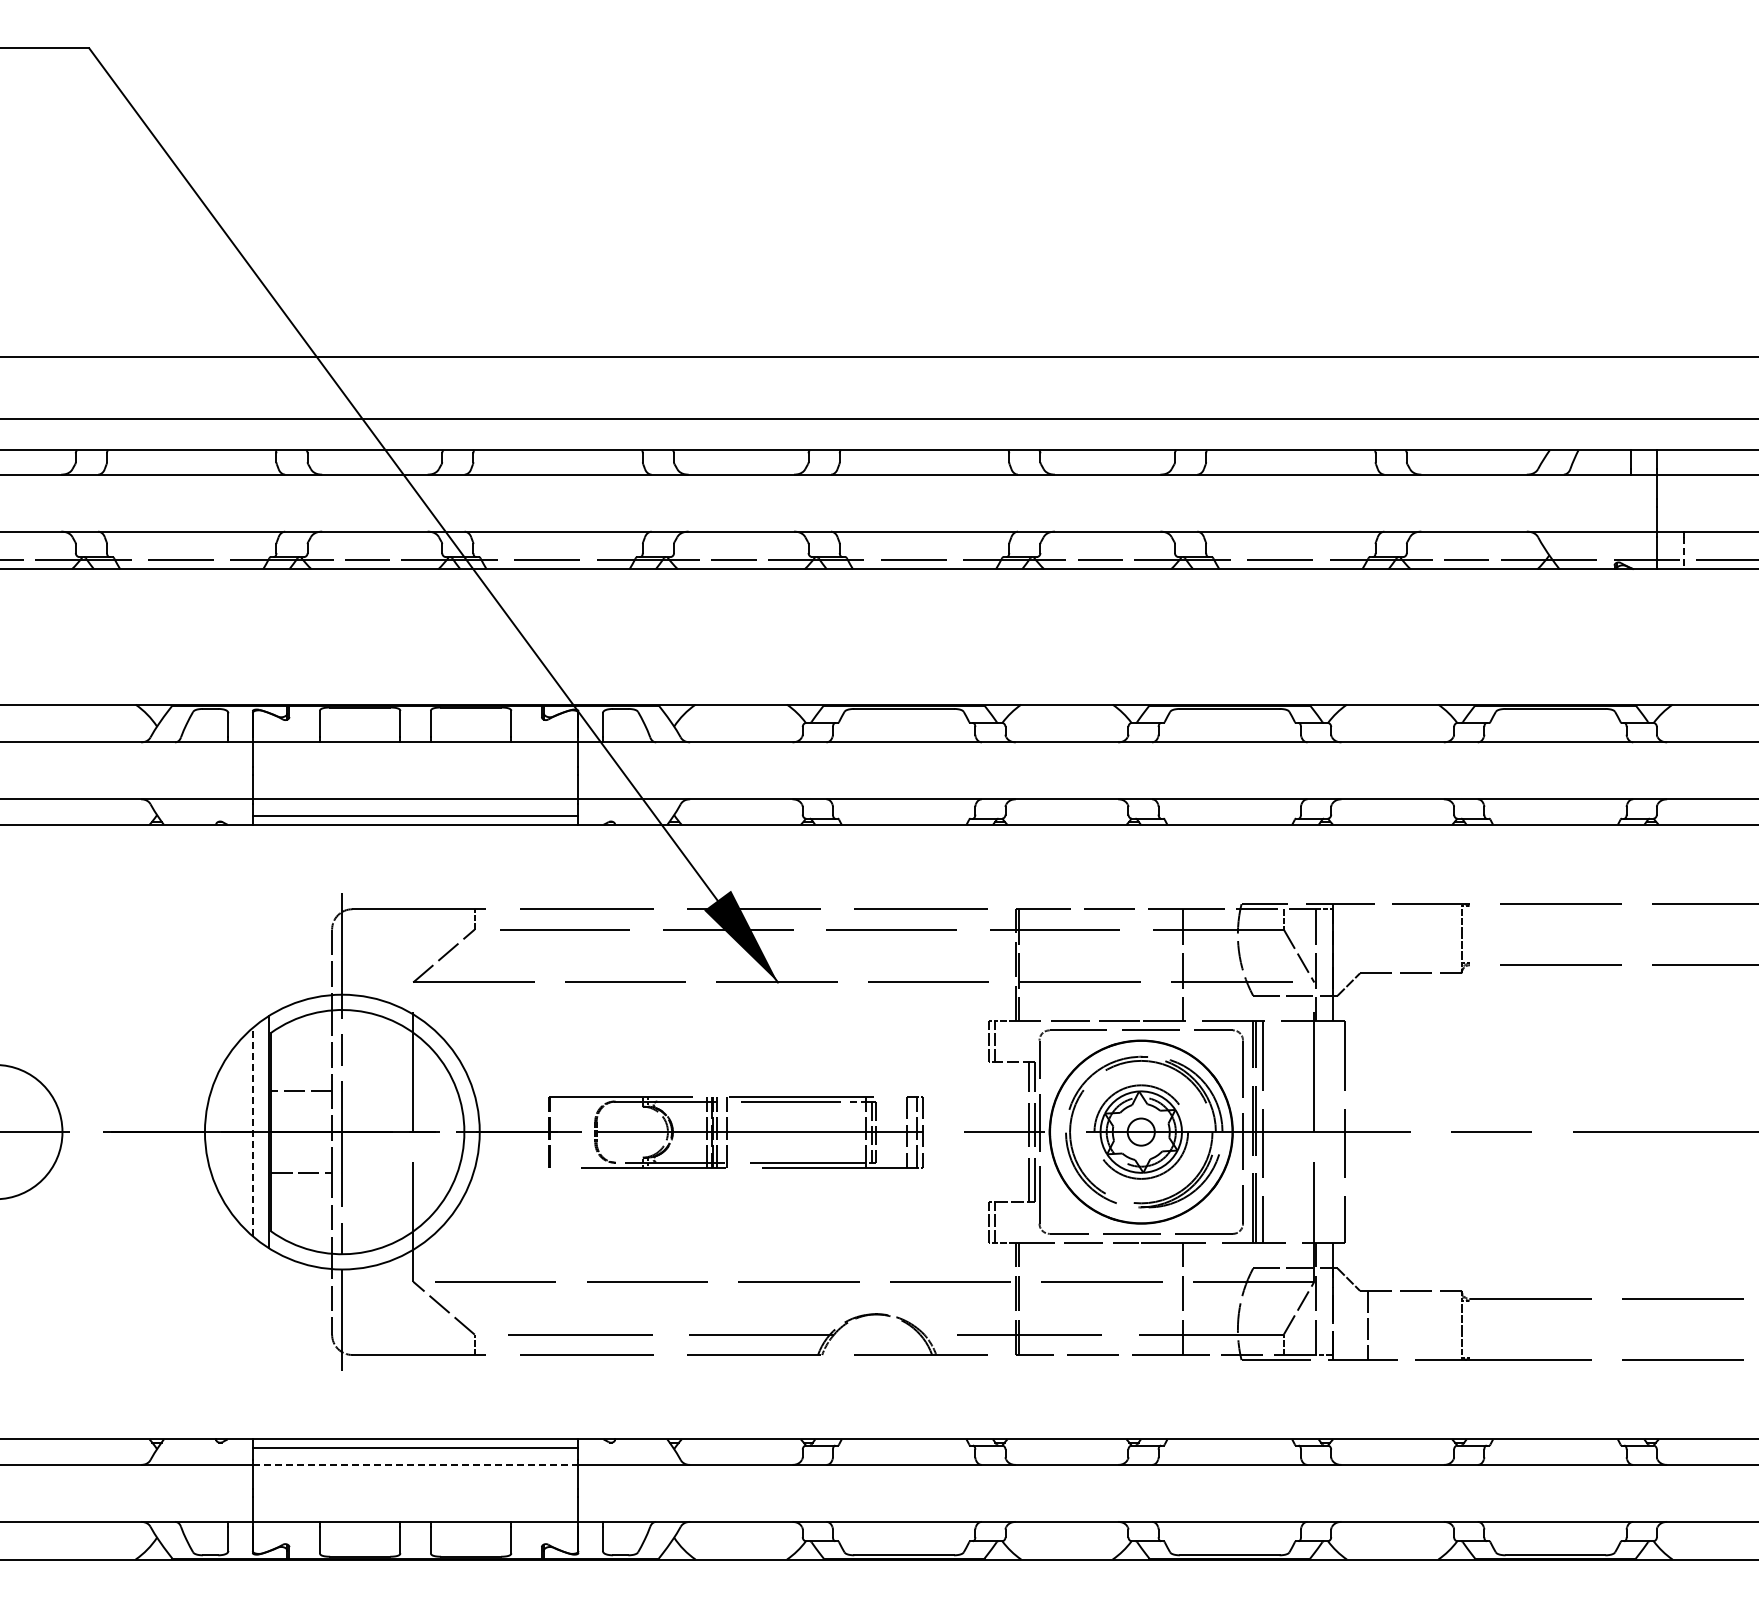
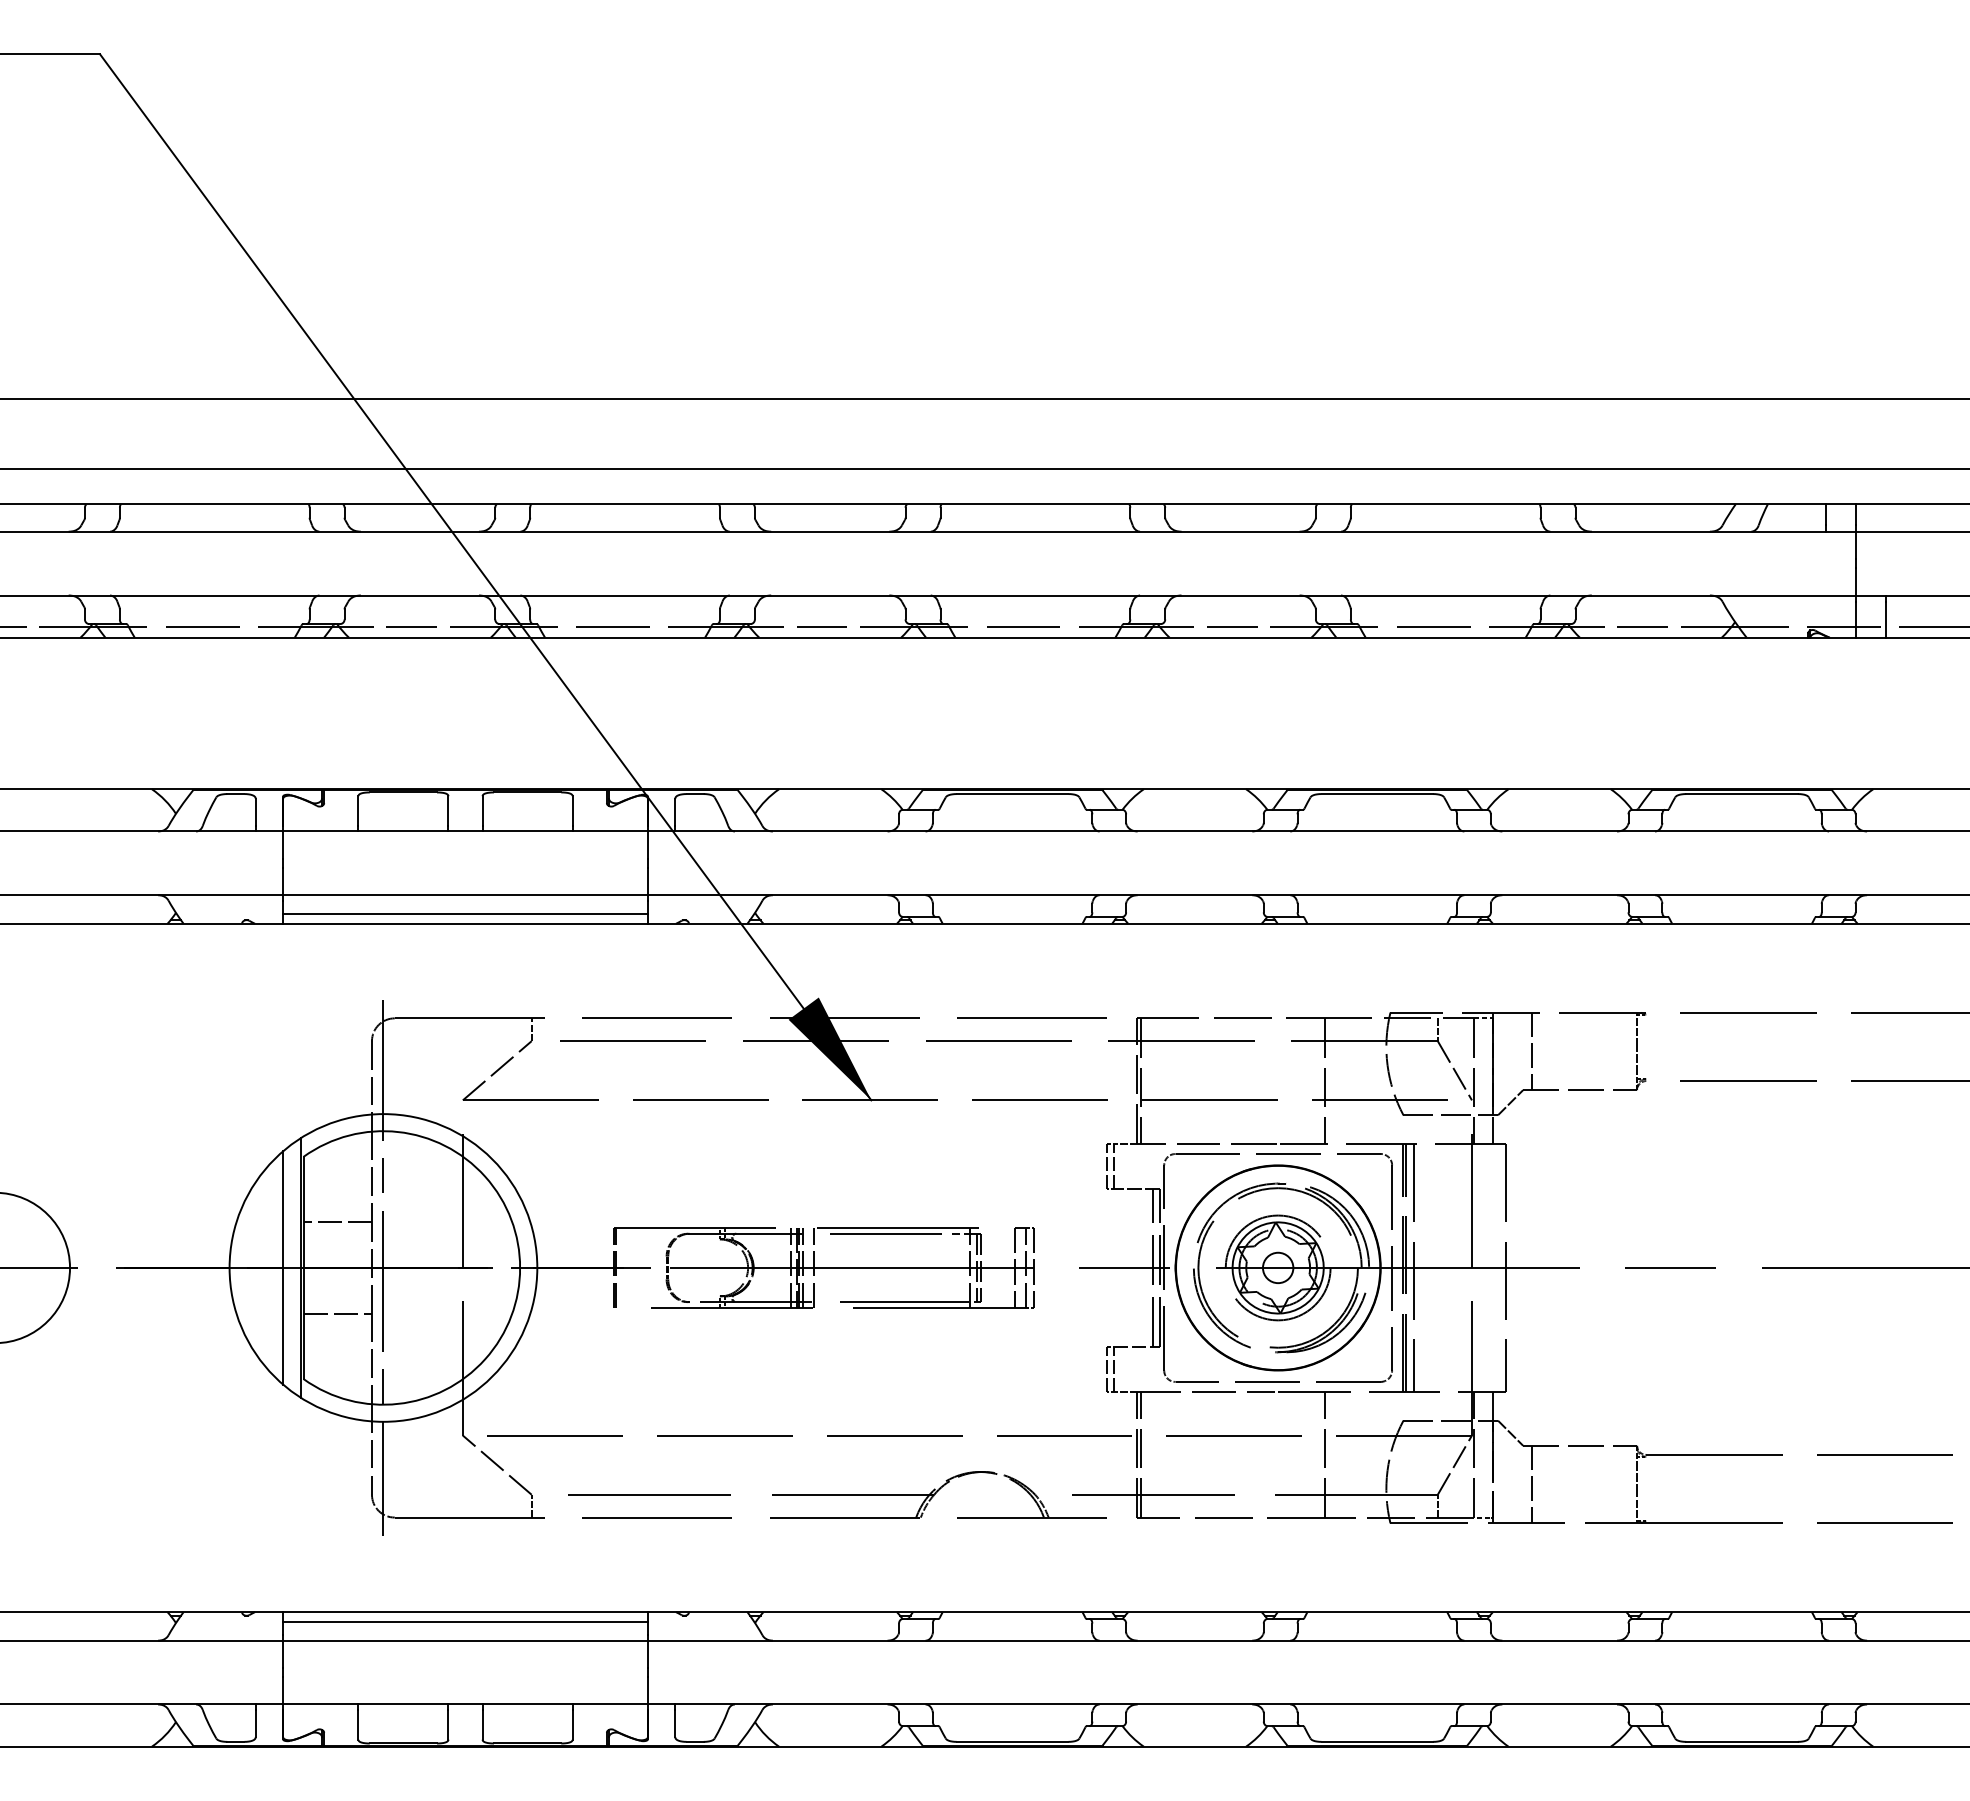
line: (1683, 553) -> (1885, 619), dashed -> solid
line: (1368, 938) -> (1532, 1051), added
line: (252, 1131) -> (282, 1267), dashed -> solid
line: (415, 1464) -> (465, 1640), dashed -> solid

